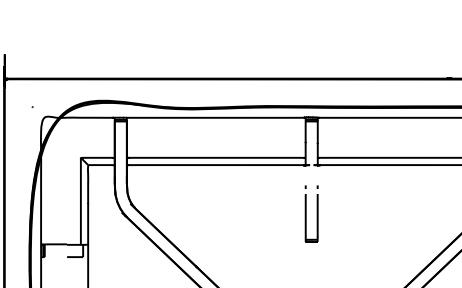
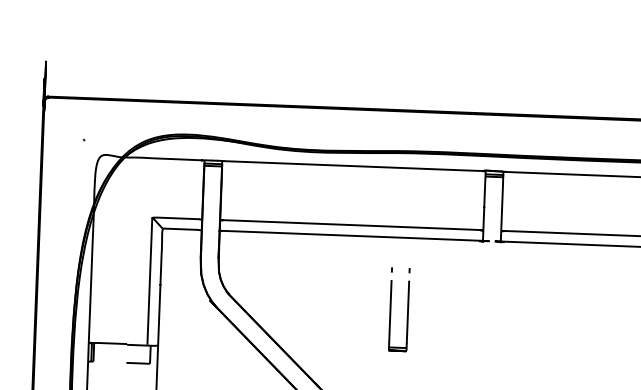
part: (311, 213) -> (398, 309), moved

